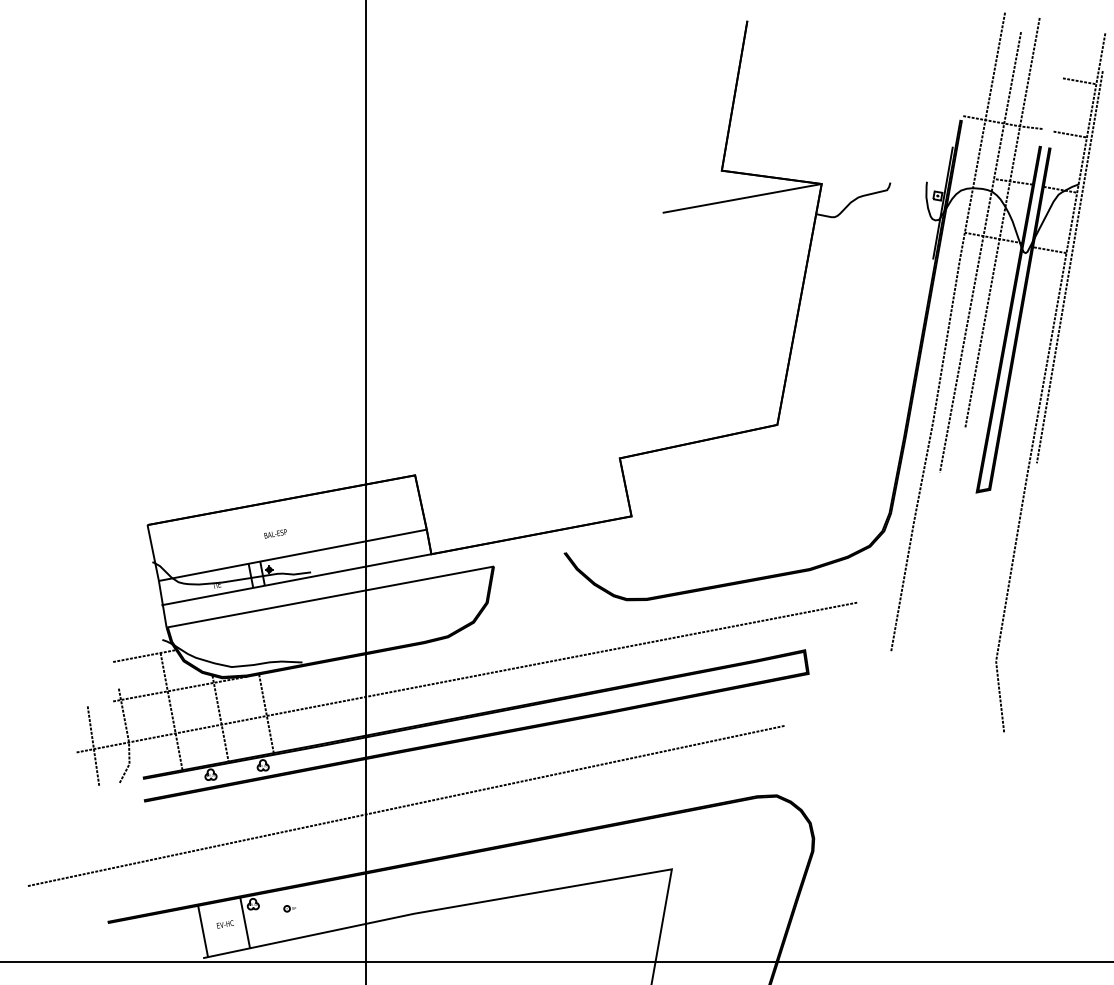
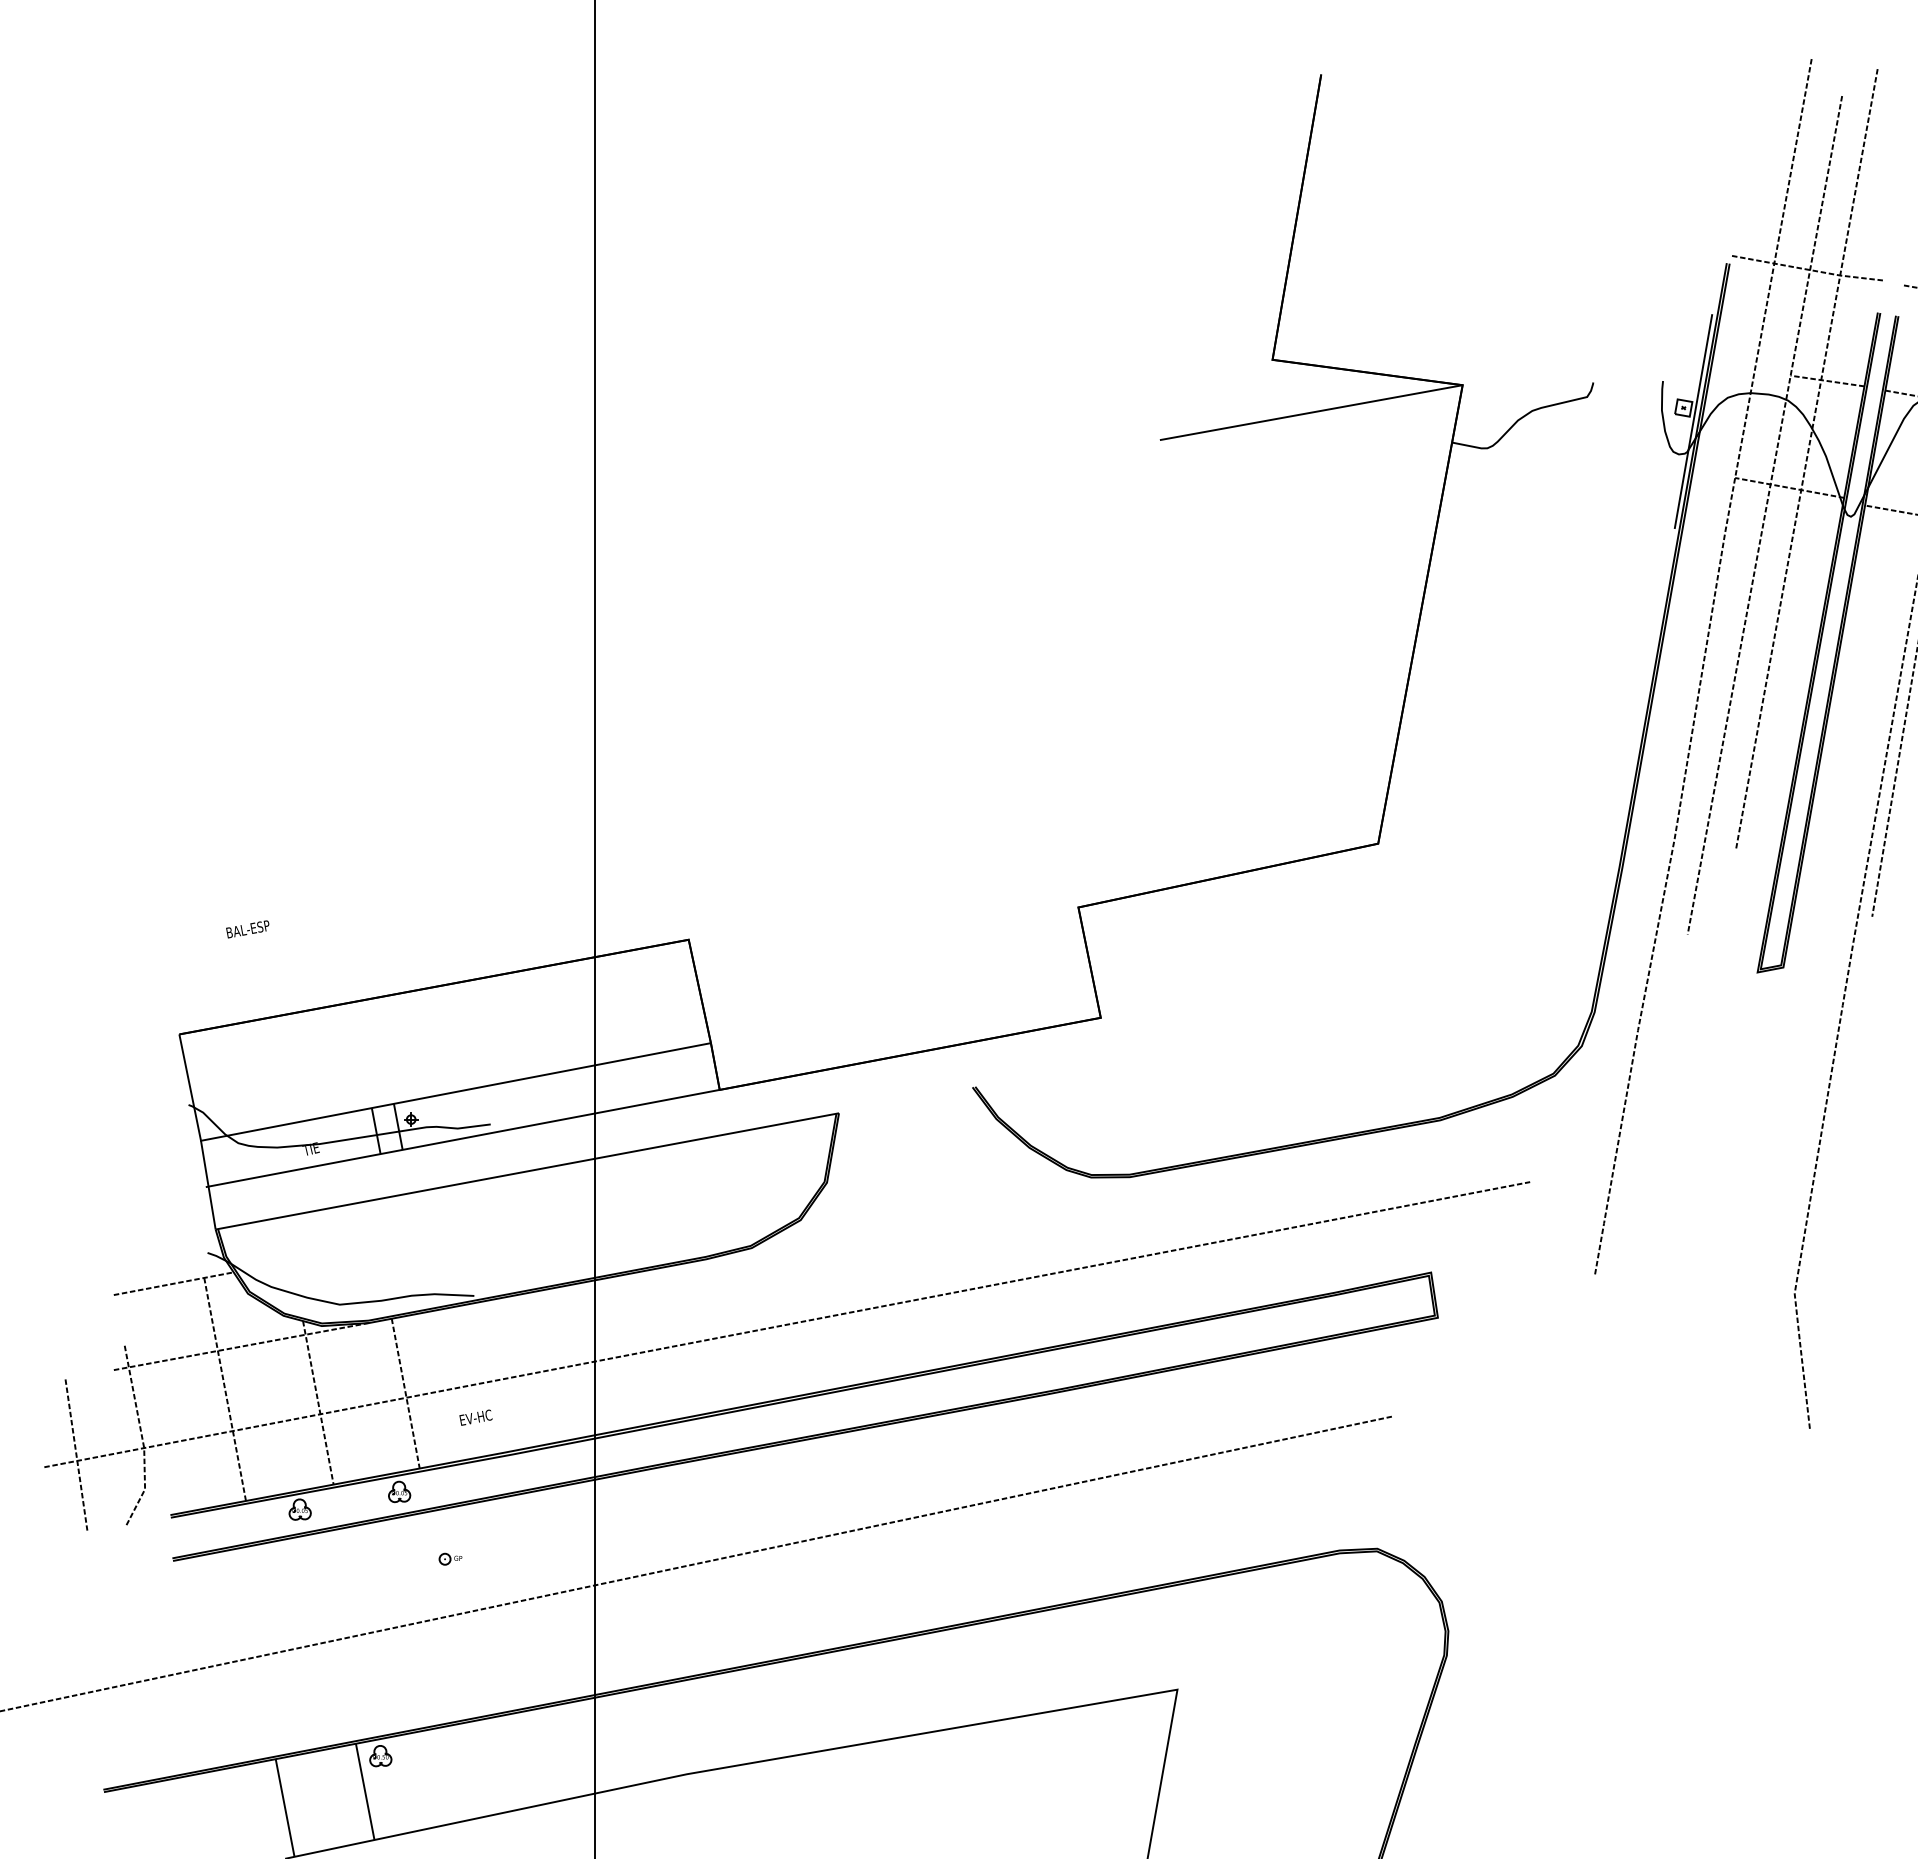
text: (275, 533) -> (247, 928), moved
part: (289, 908) -> (449, 1558), moved
text: (224, 924) -> (474, 1417), moved

